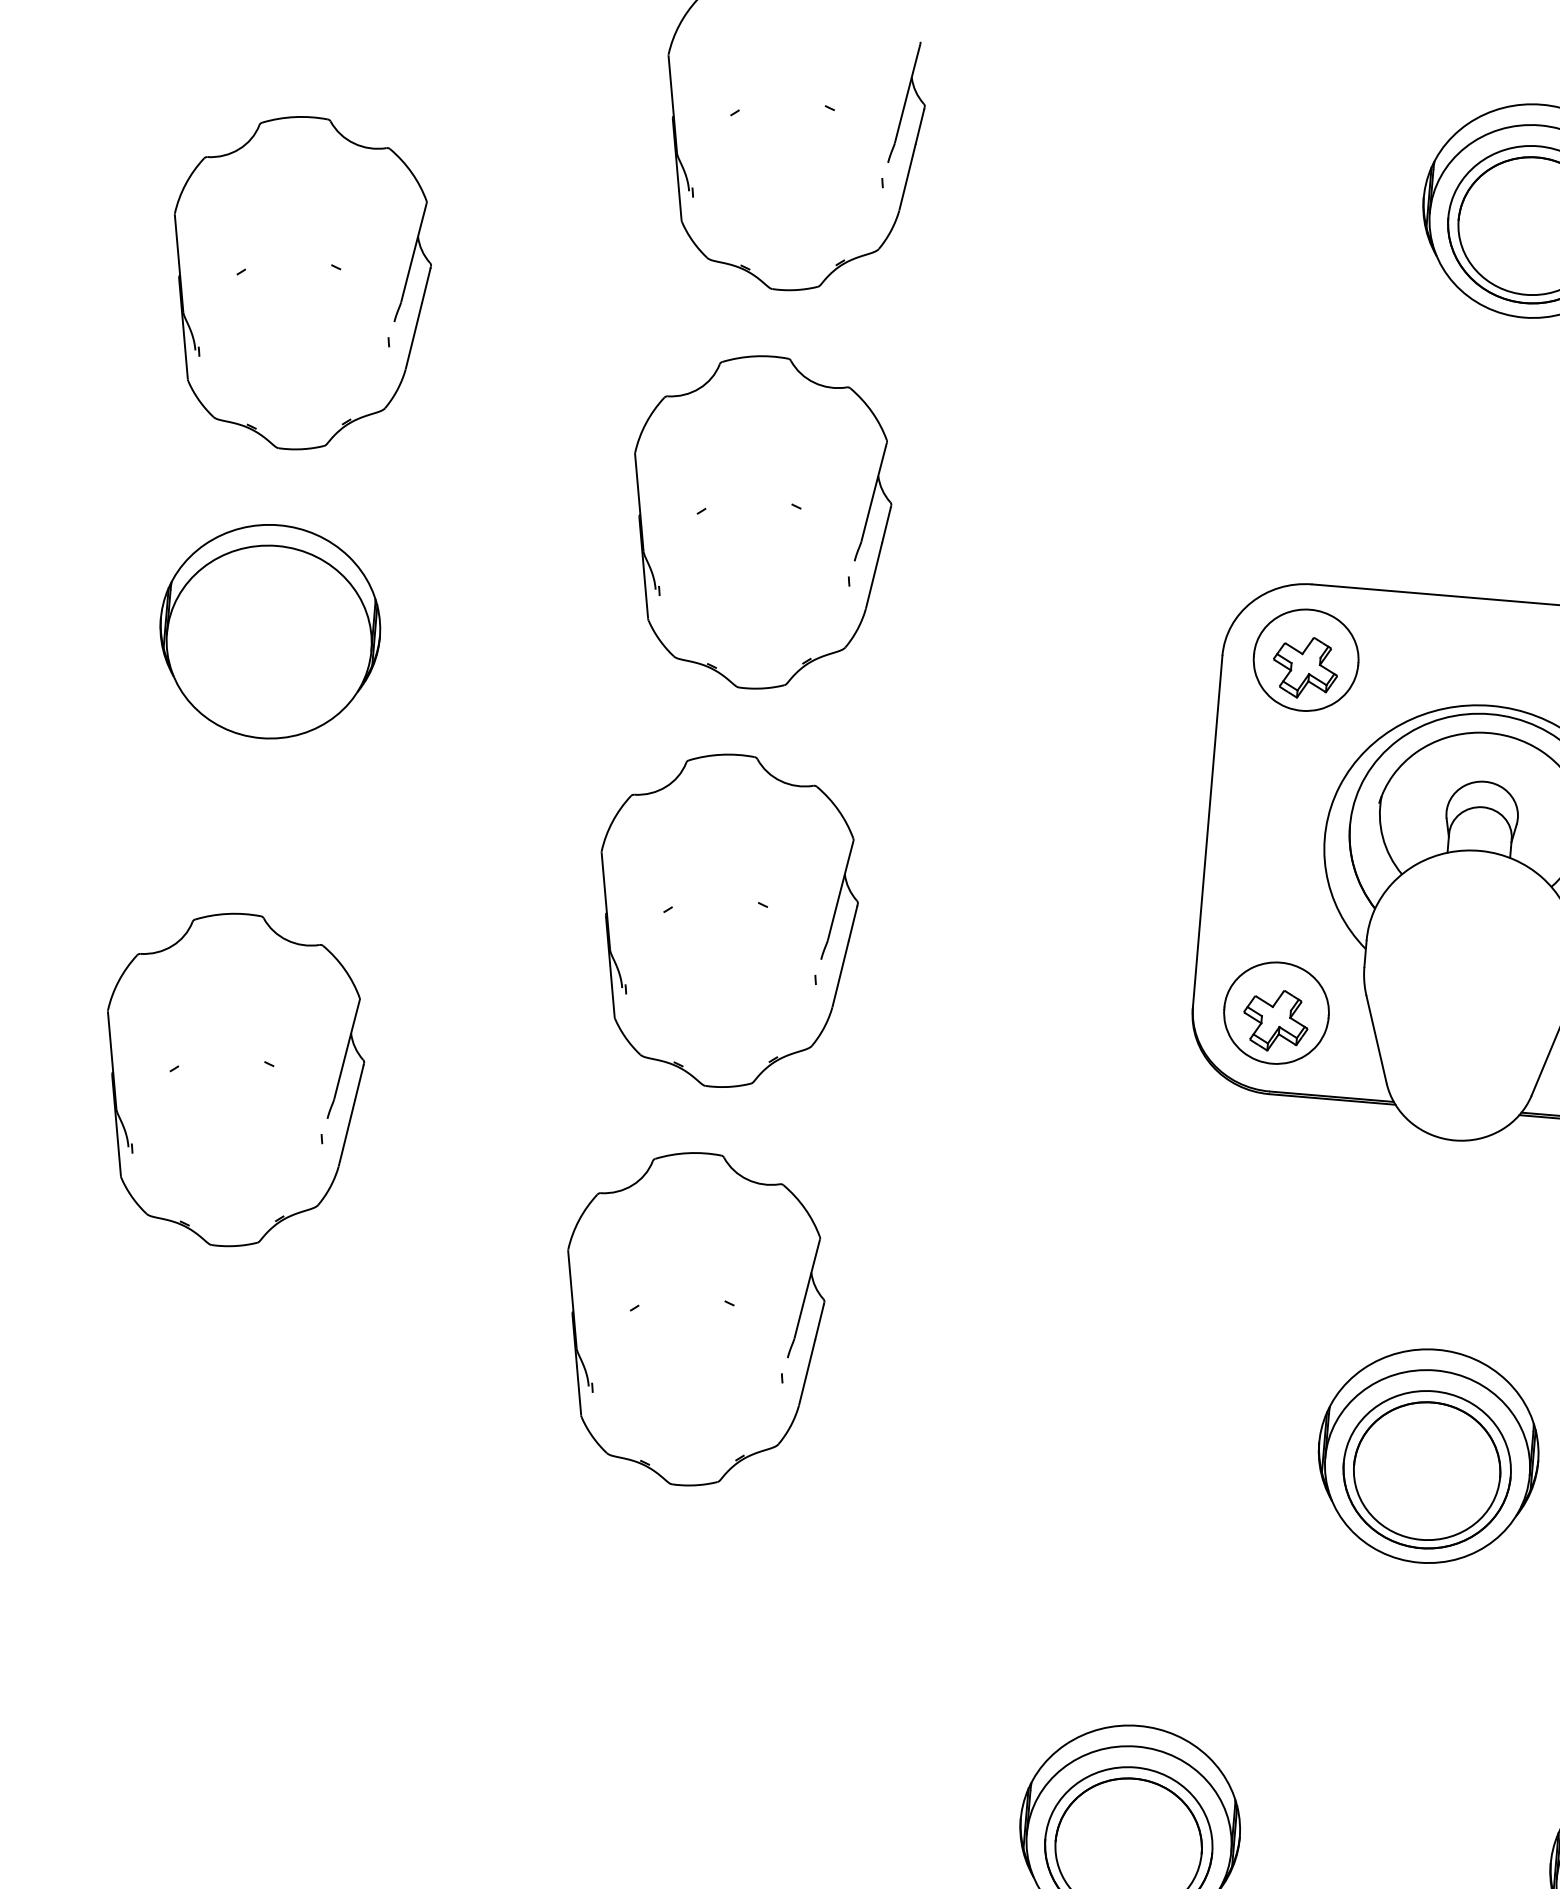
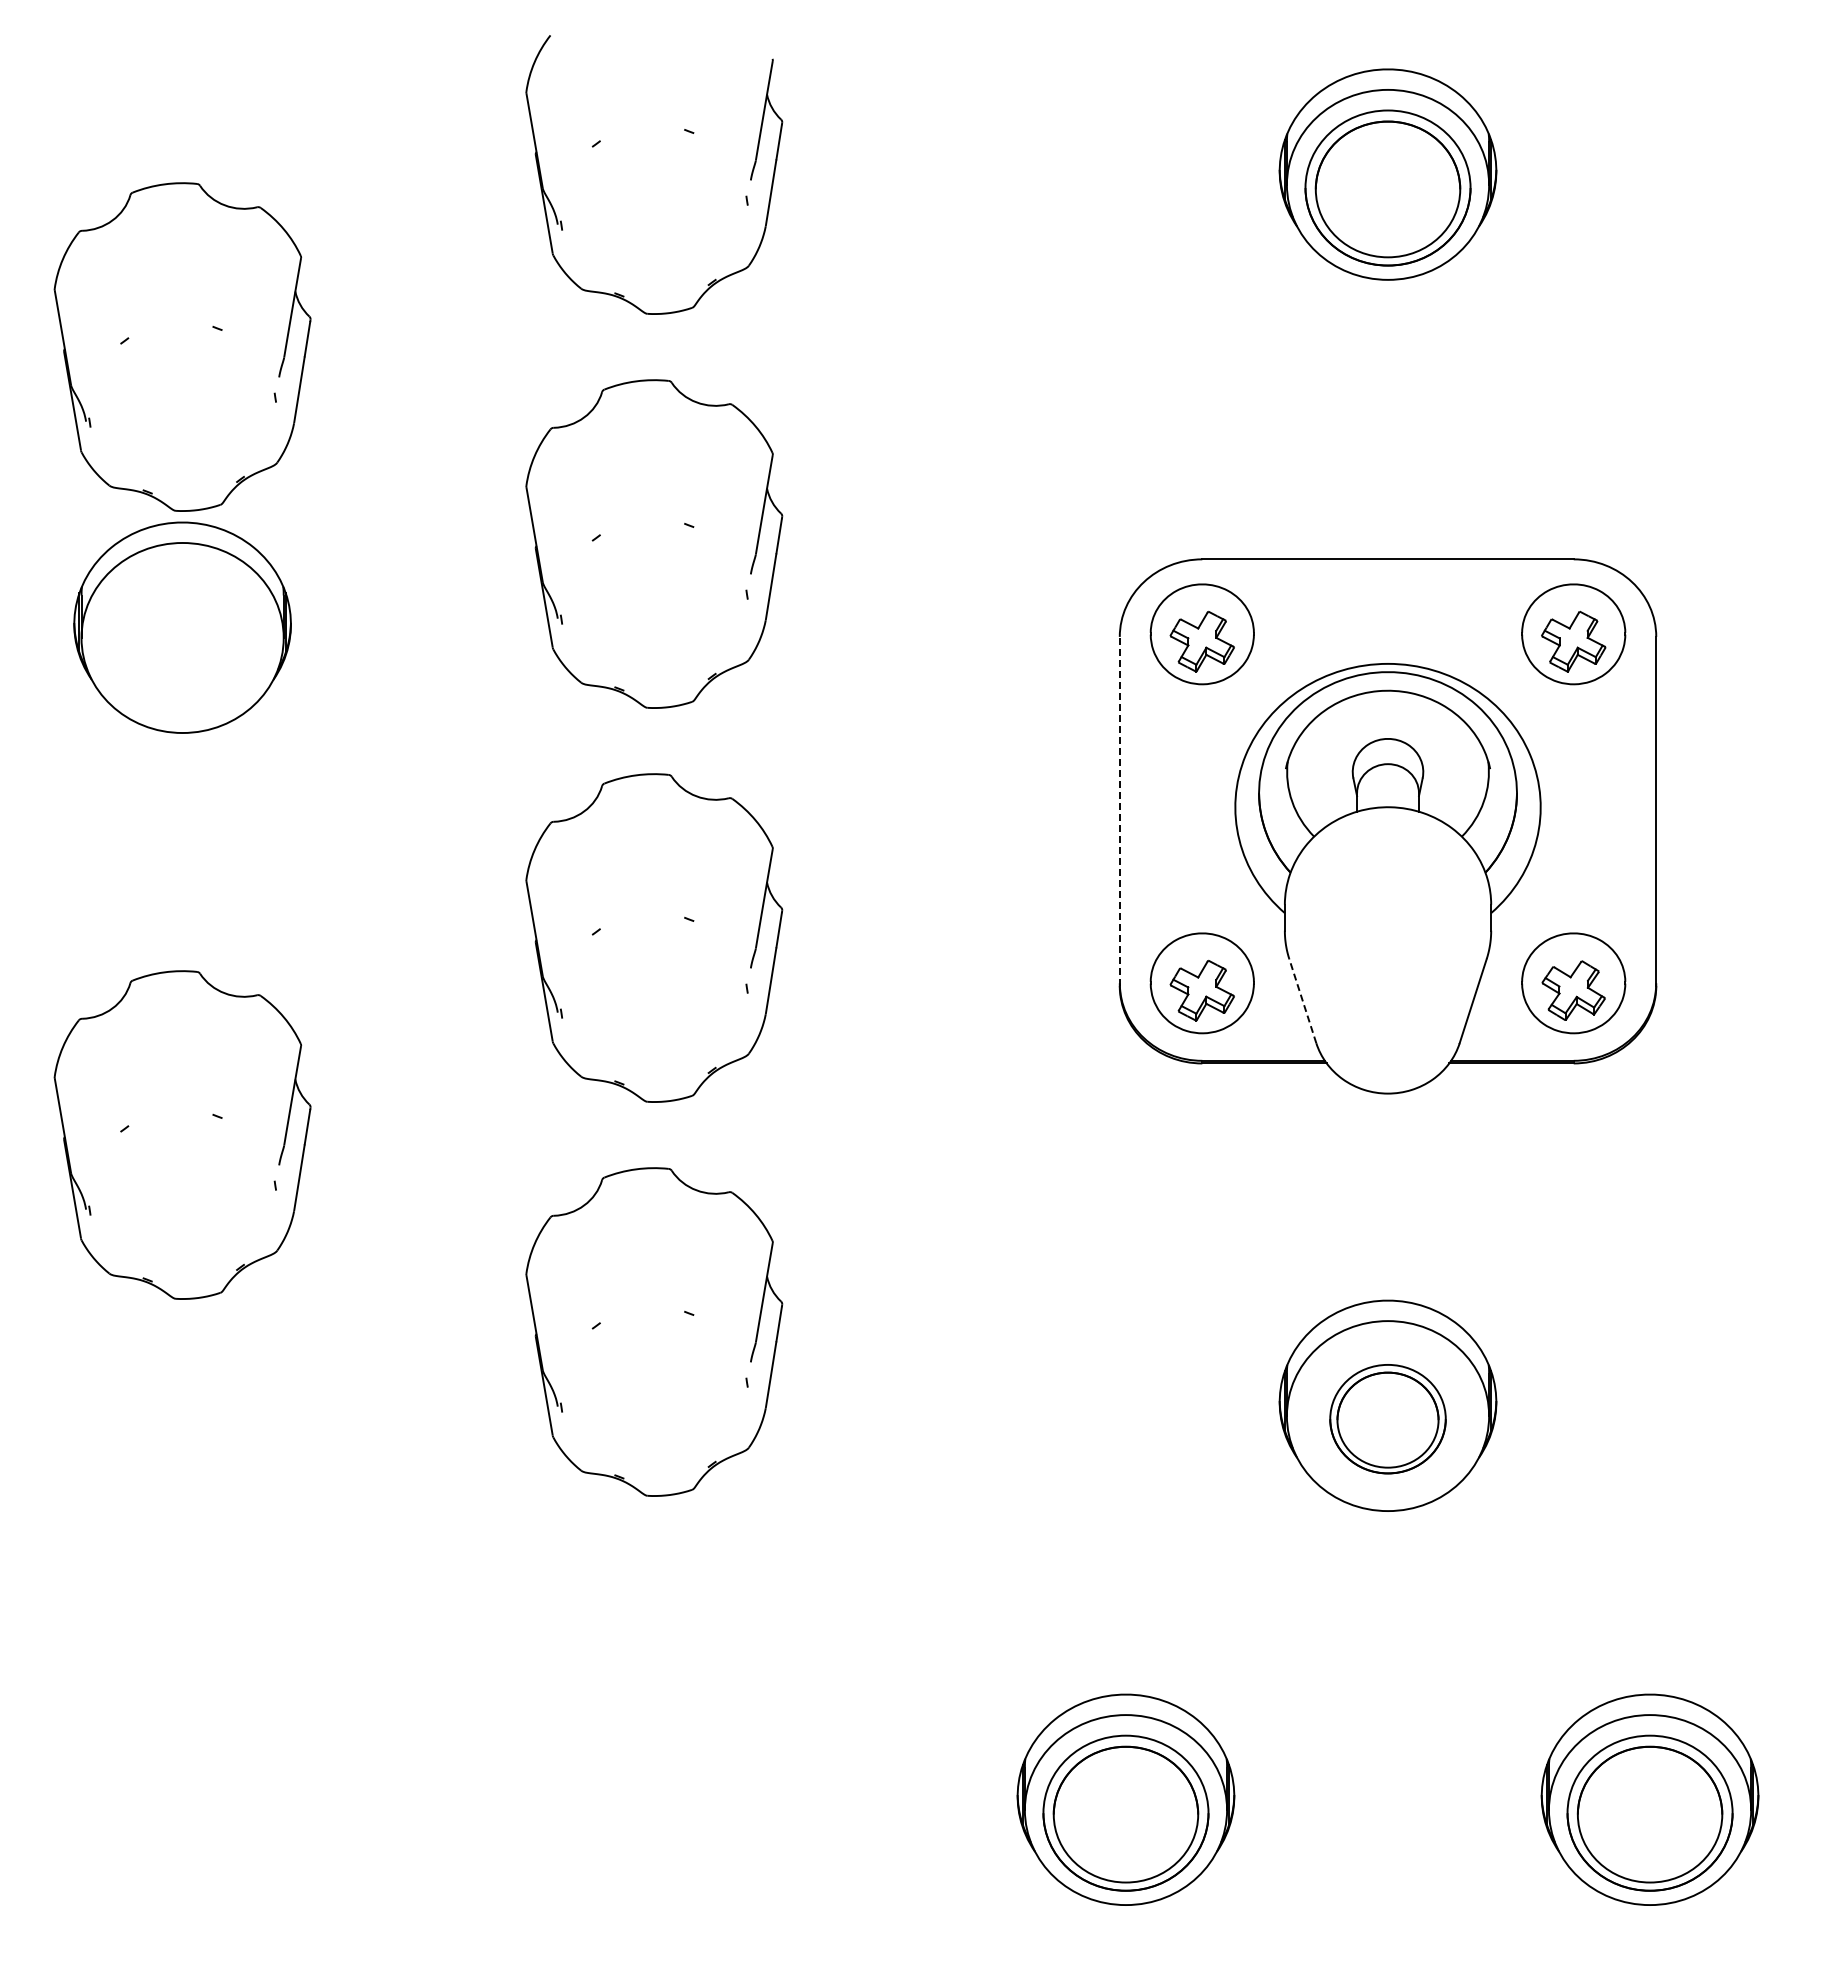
part: (269, 631) -> (182, 627), moved
line: (1207, 831) -> (1119, 810), solid -> dashed
line: (1376, 1039) -> (1302, 1000), solid -> dashed
part: (1426, 1468) -> (1387, 1418), size x0.7

